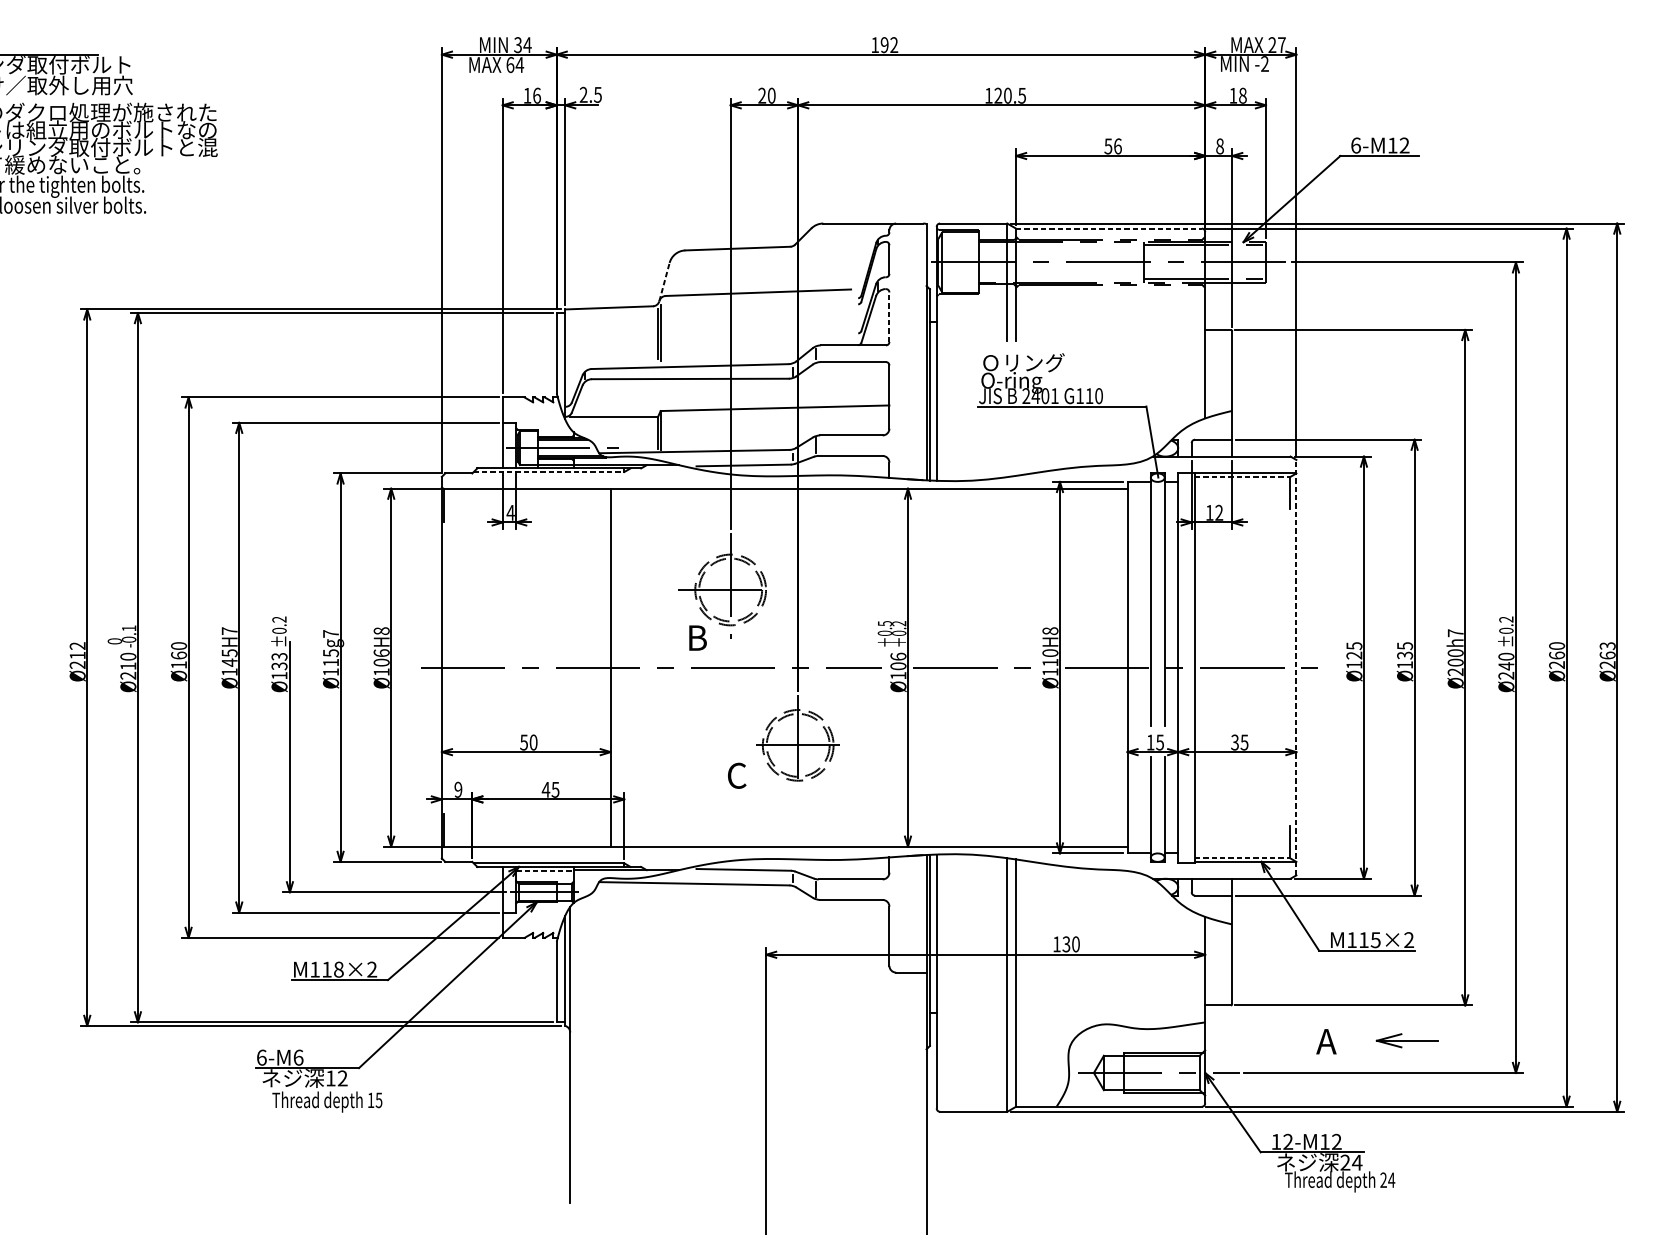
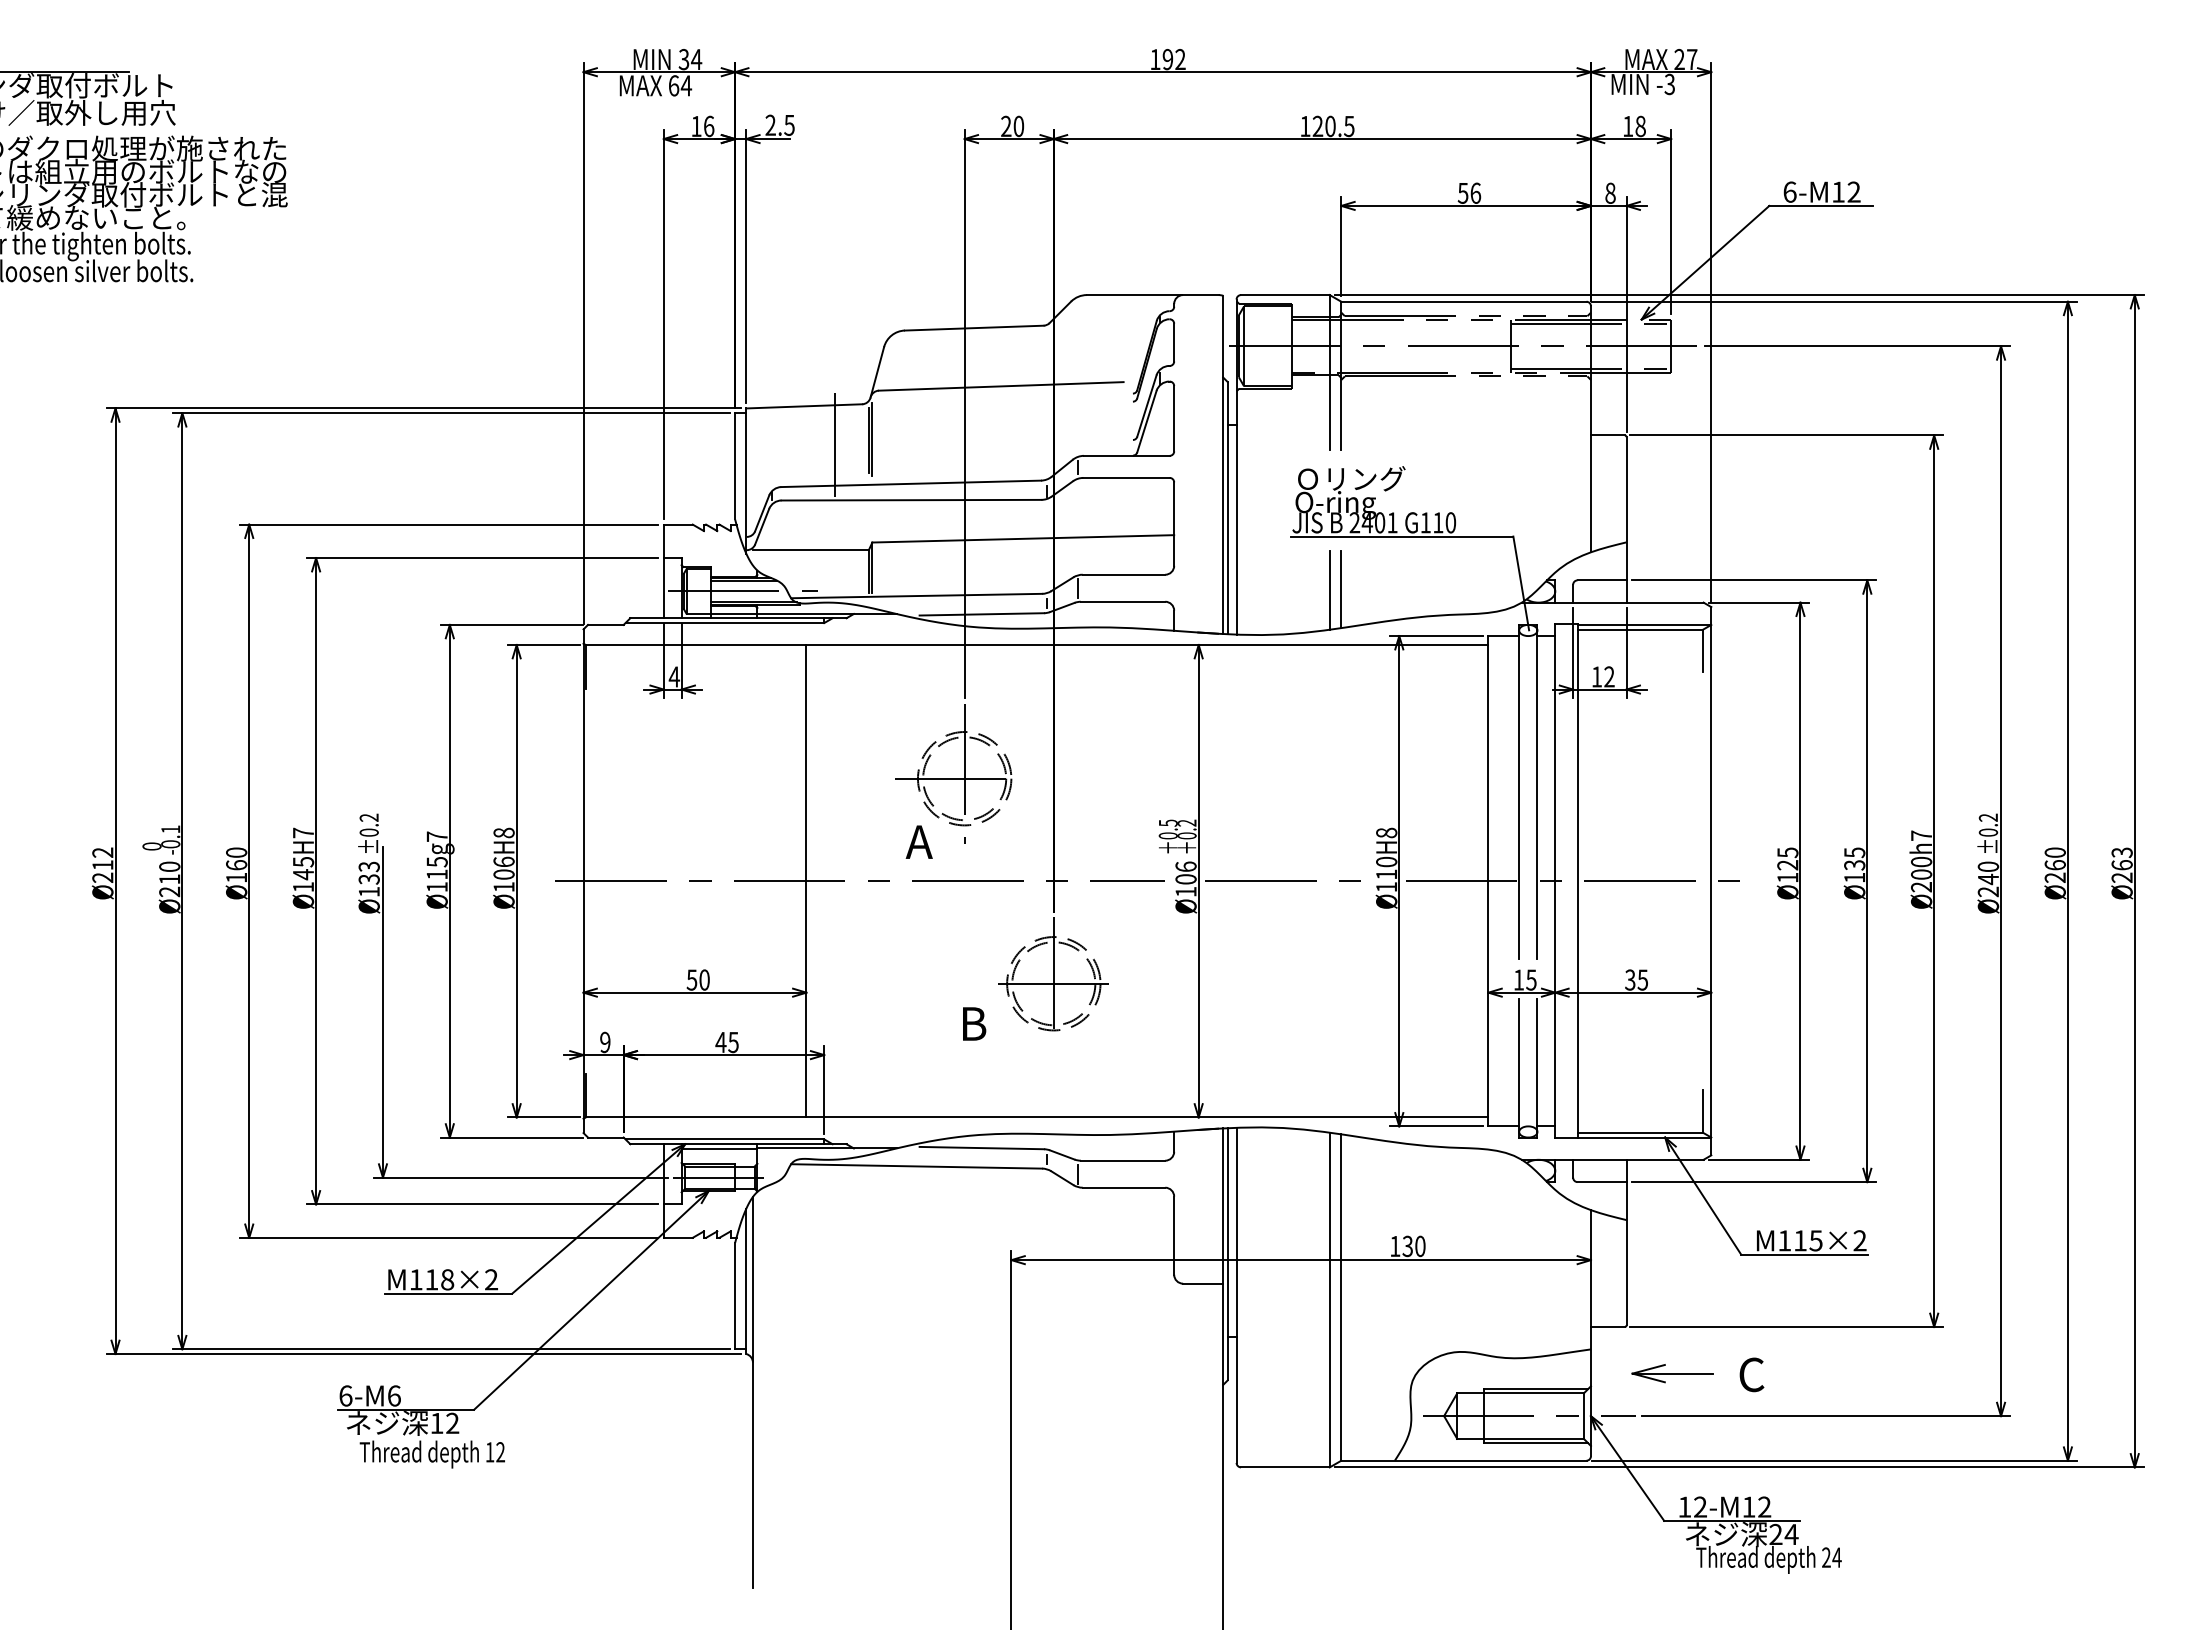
text: (1264, 64) -> (1669, 84), -2 -> -3
line: (1108, 228) -> (1463, 301), dashed -> solid
line: (664, 281) -> (877, 371), dashed -> solid
line: (889, 317) -> (1174, 418), dashed -> solid
line: (632, 336) -> (835, 444), added
line: (1016, 446) -> (1341, 589), added
line: (1007, 447) -> (1329, 590), added
line: (549, 472) -> (725, 623), dashed -> solid
line: (1242, 476) -> (1640, 629), dashed -> solid
text: (696, 637) -> (919, 841), B -> A
line: (1296, 667) -> (1711, 880), dashed -> solid
text: (737, 775) -> (973, 1023), C -> B
line: (1242, 858) -> (1640, 1132), dashed -> solid
line: (544, 870) -> (719, 1148), dashed -> solid
part: (1407, 1040) -> (1672, 1373), moved
text: (1326, 1041) -> (1750, 1374), A -> C
text: (378, 1100) -> (500, 1452), 15 -> 12

